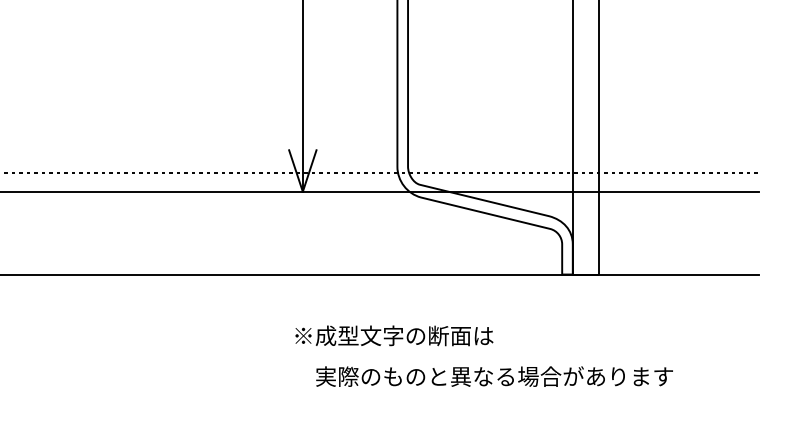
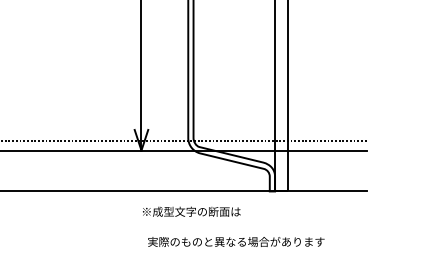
text: (393, 335) -> (191, 211), moved

